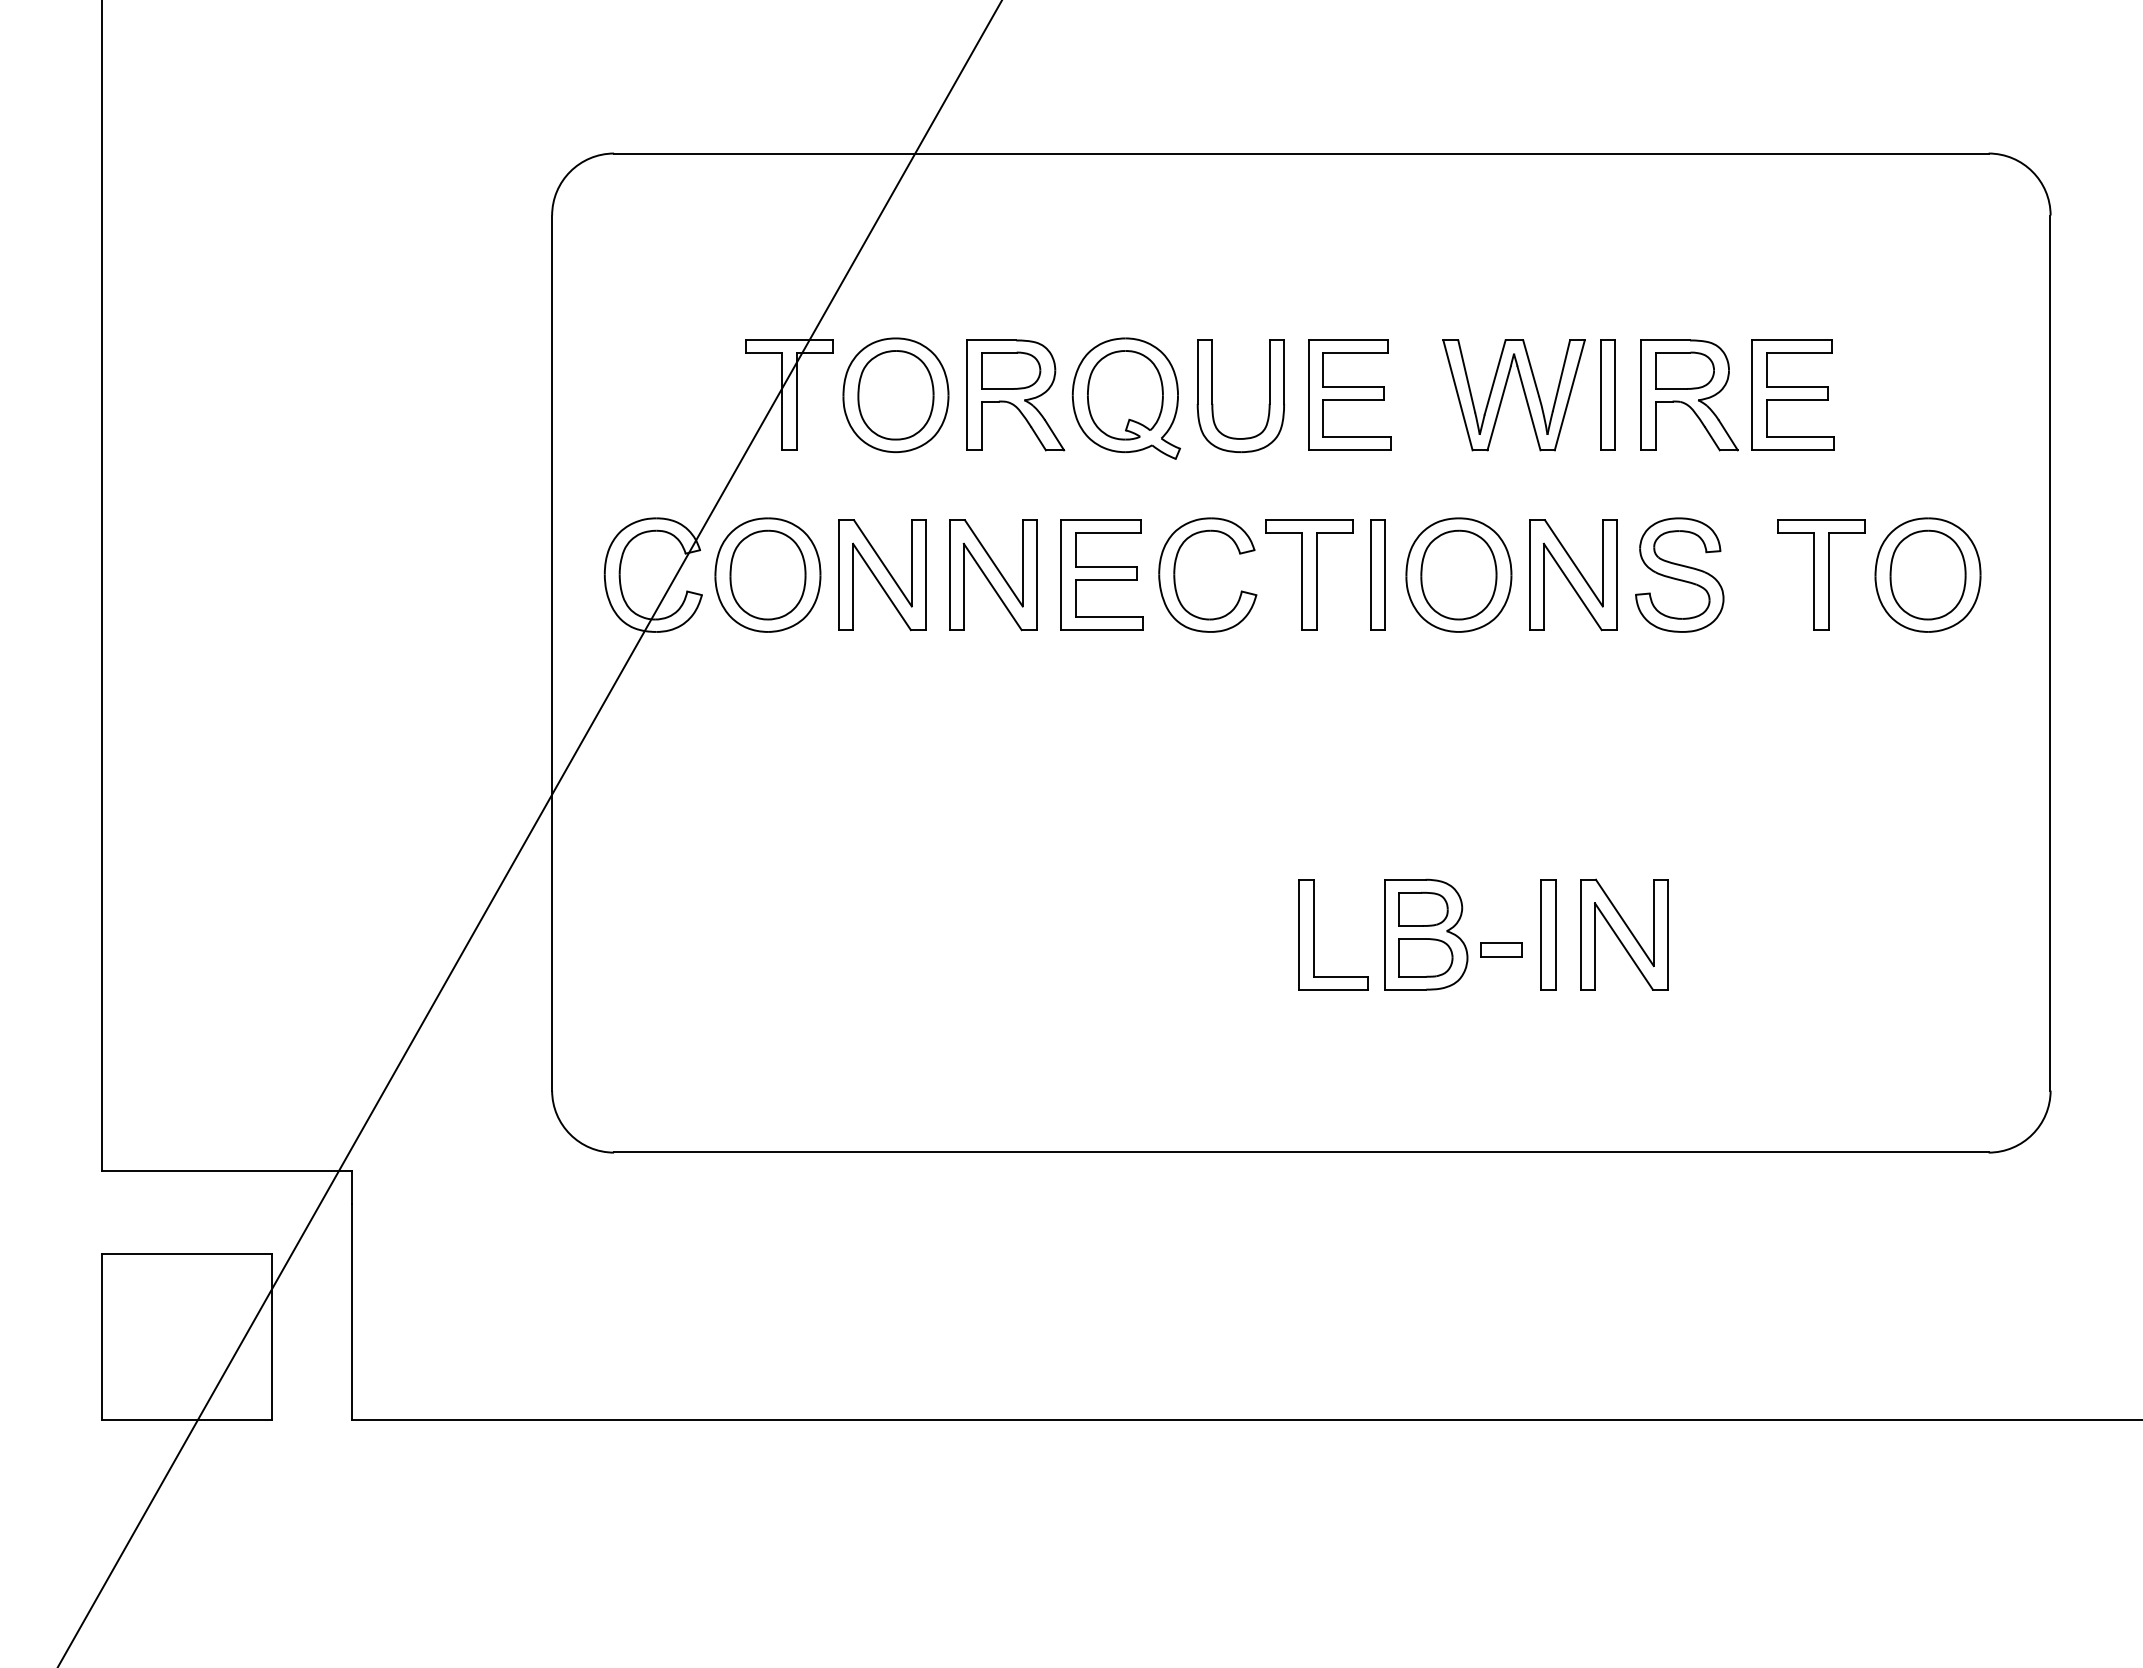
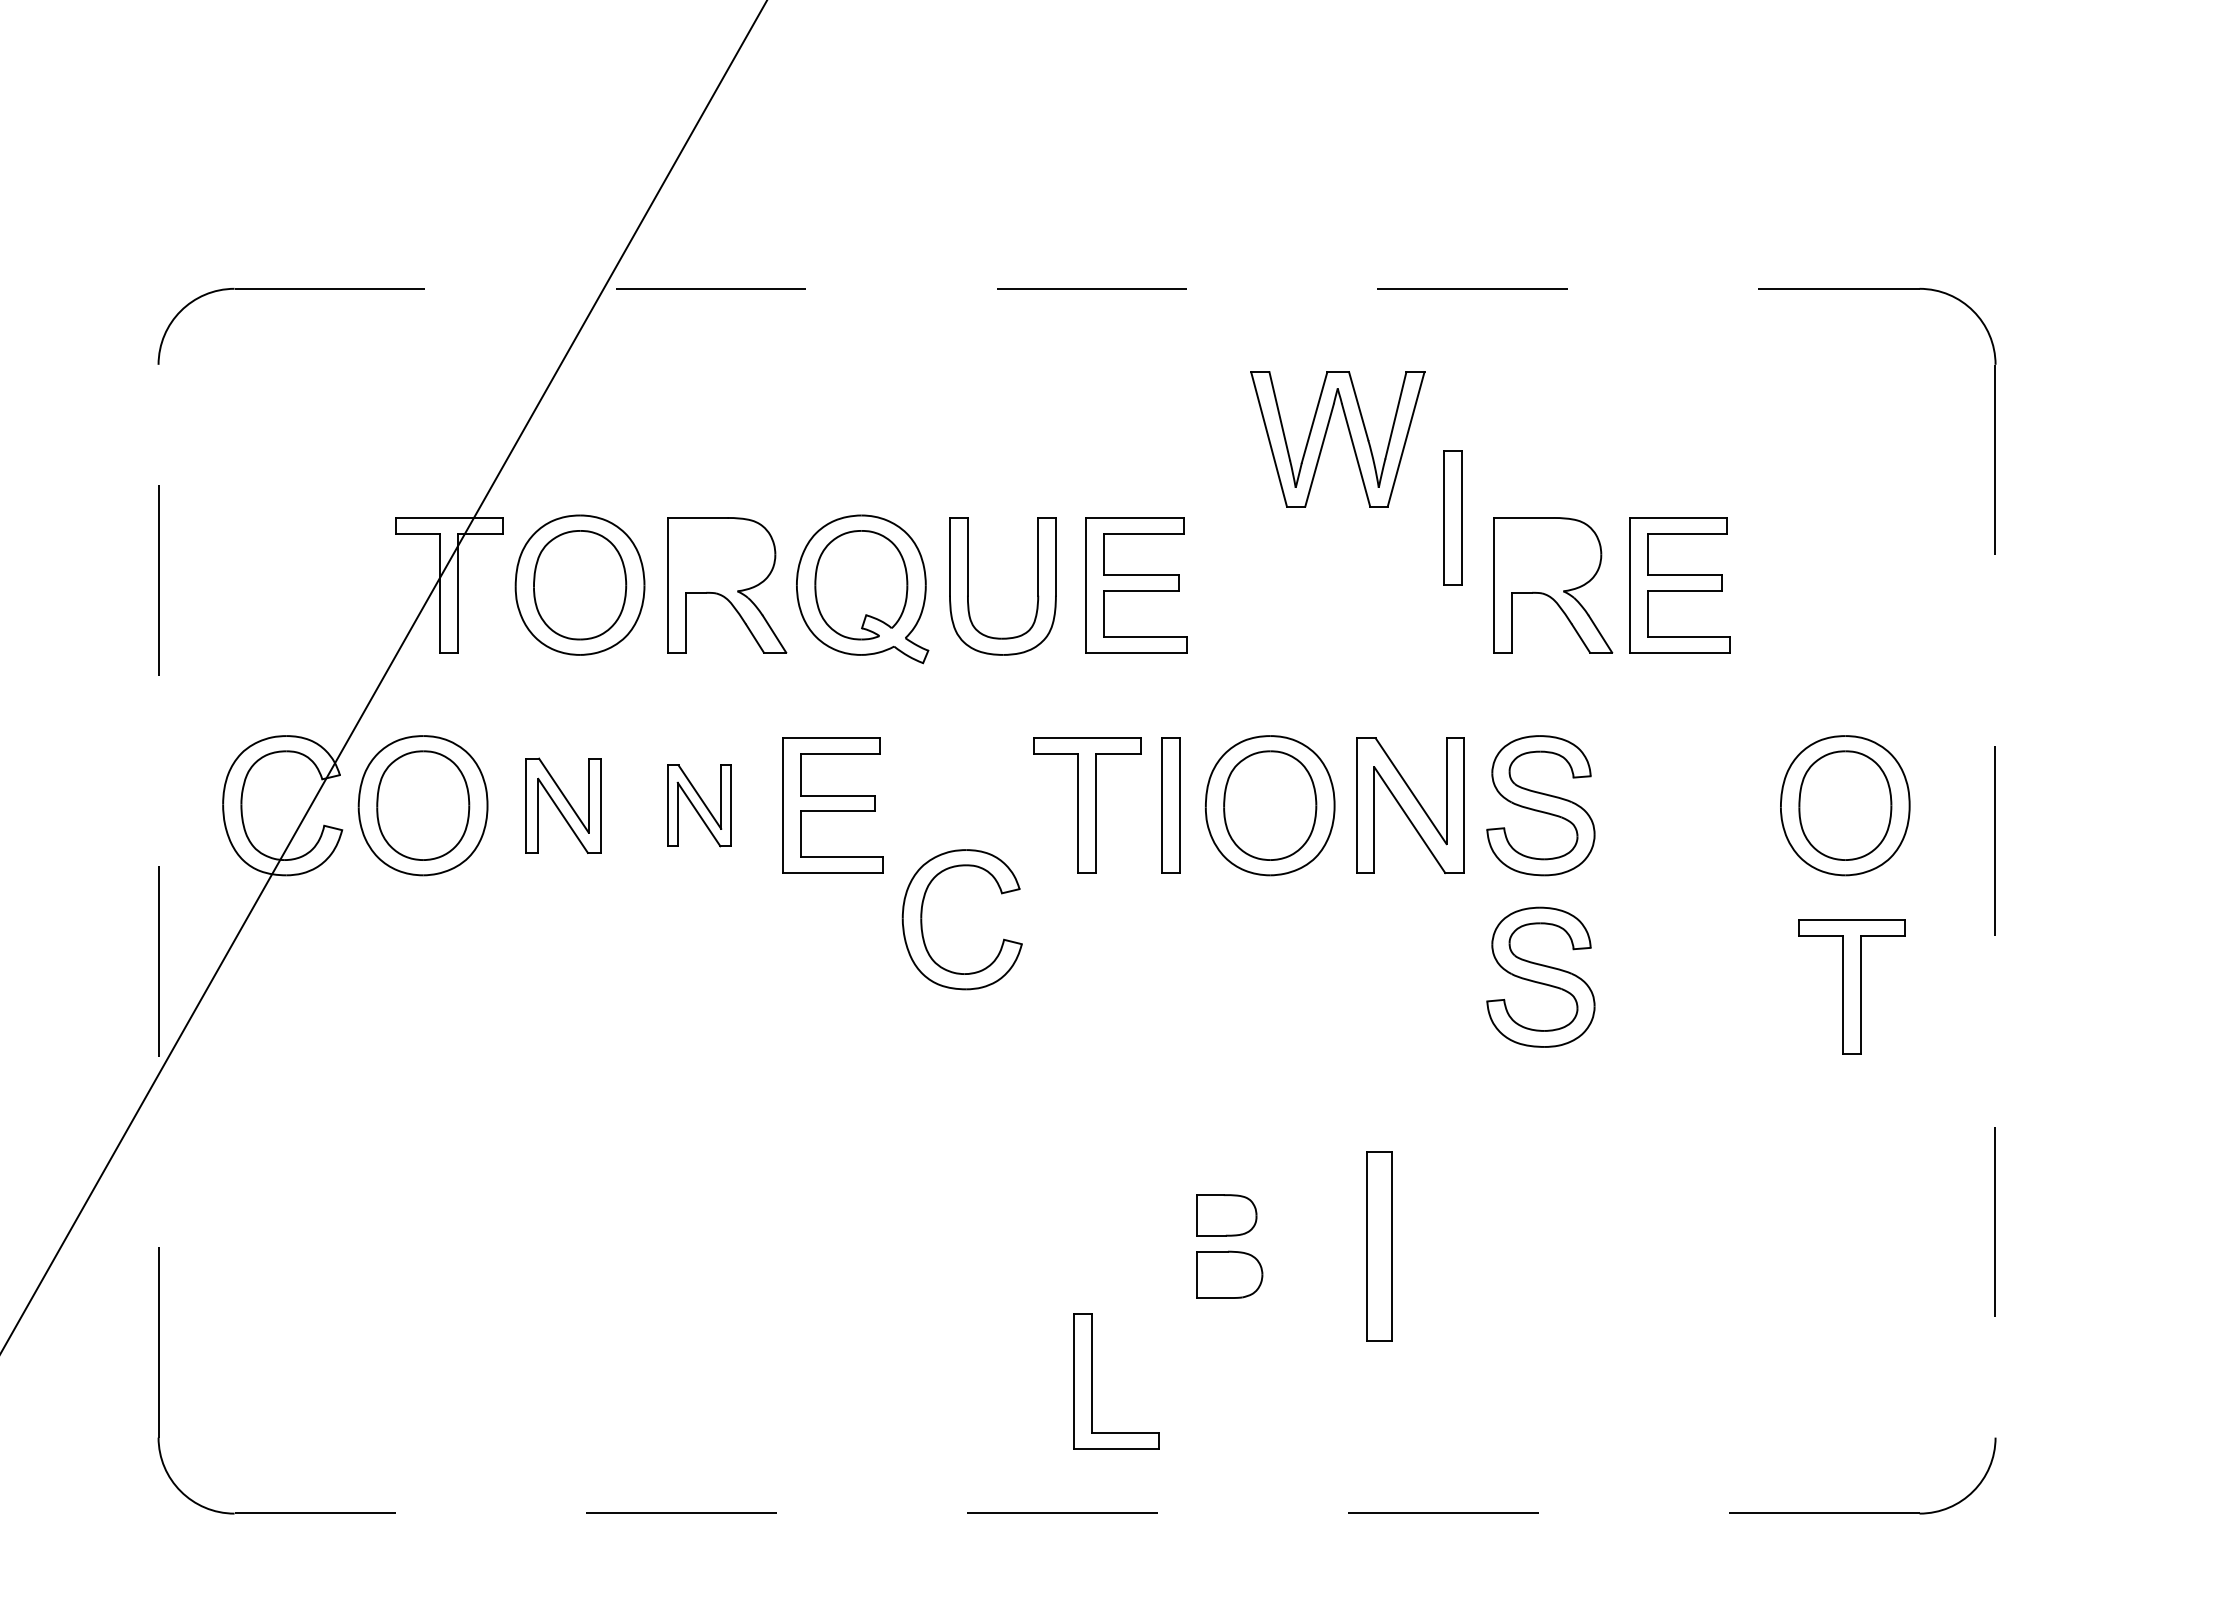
line: (1301, 153) -> (1077, 288), solid -> dashed
part: (1011, 370) -> (721, 554), removed
part: (1684, 370) -> (1546, 554), removed
part: (1504, 393) -> (1326, 437), moved
part: (1607, 394) -> (1452, 516), moved
part: (1175, 574) -> (922, 918), moved
part: (1821, 574) -> (1851, 986), moved
part: (882, 575) -> (563, 806), size x0.7
part: (993, 575) -> (699, 806), size x0.6
line: (552, 653) -> (159, 901), solid -> dashed
line: (2050, 653) -> (1995, 901), solid -> dashed
part: (1679, 714) -> (1540, 976), added
part: (1314, 934) -> (1093, 1381), moved
part: (1426, 934) -> (1230, 1246), removed
part: (1548, 934) -> (1380, 1246), size x1.4
part: (1624, 934) -> (1473, 1246), removed
part: (1501, 949) -> (1322, 1264), removed
line: (1300, 1152) -> (1075, 1513), solid -> dashed

